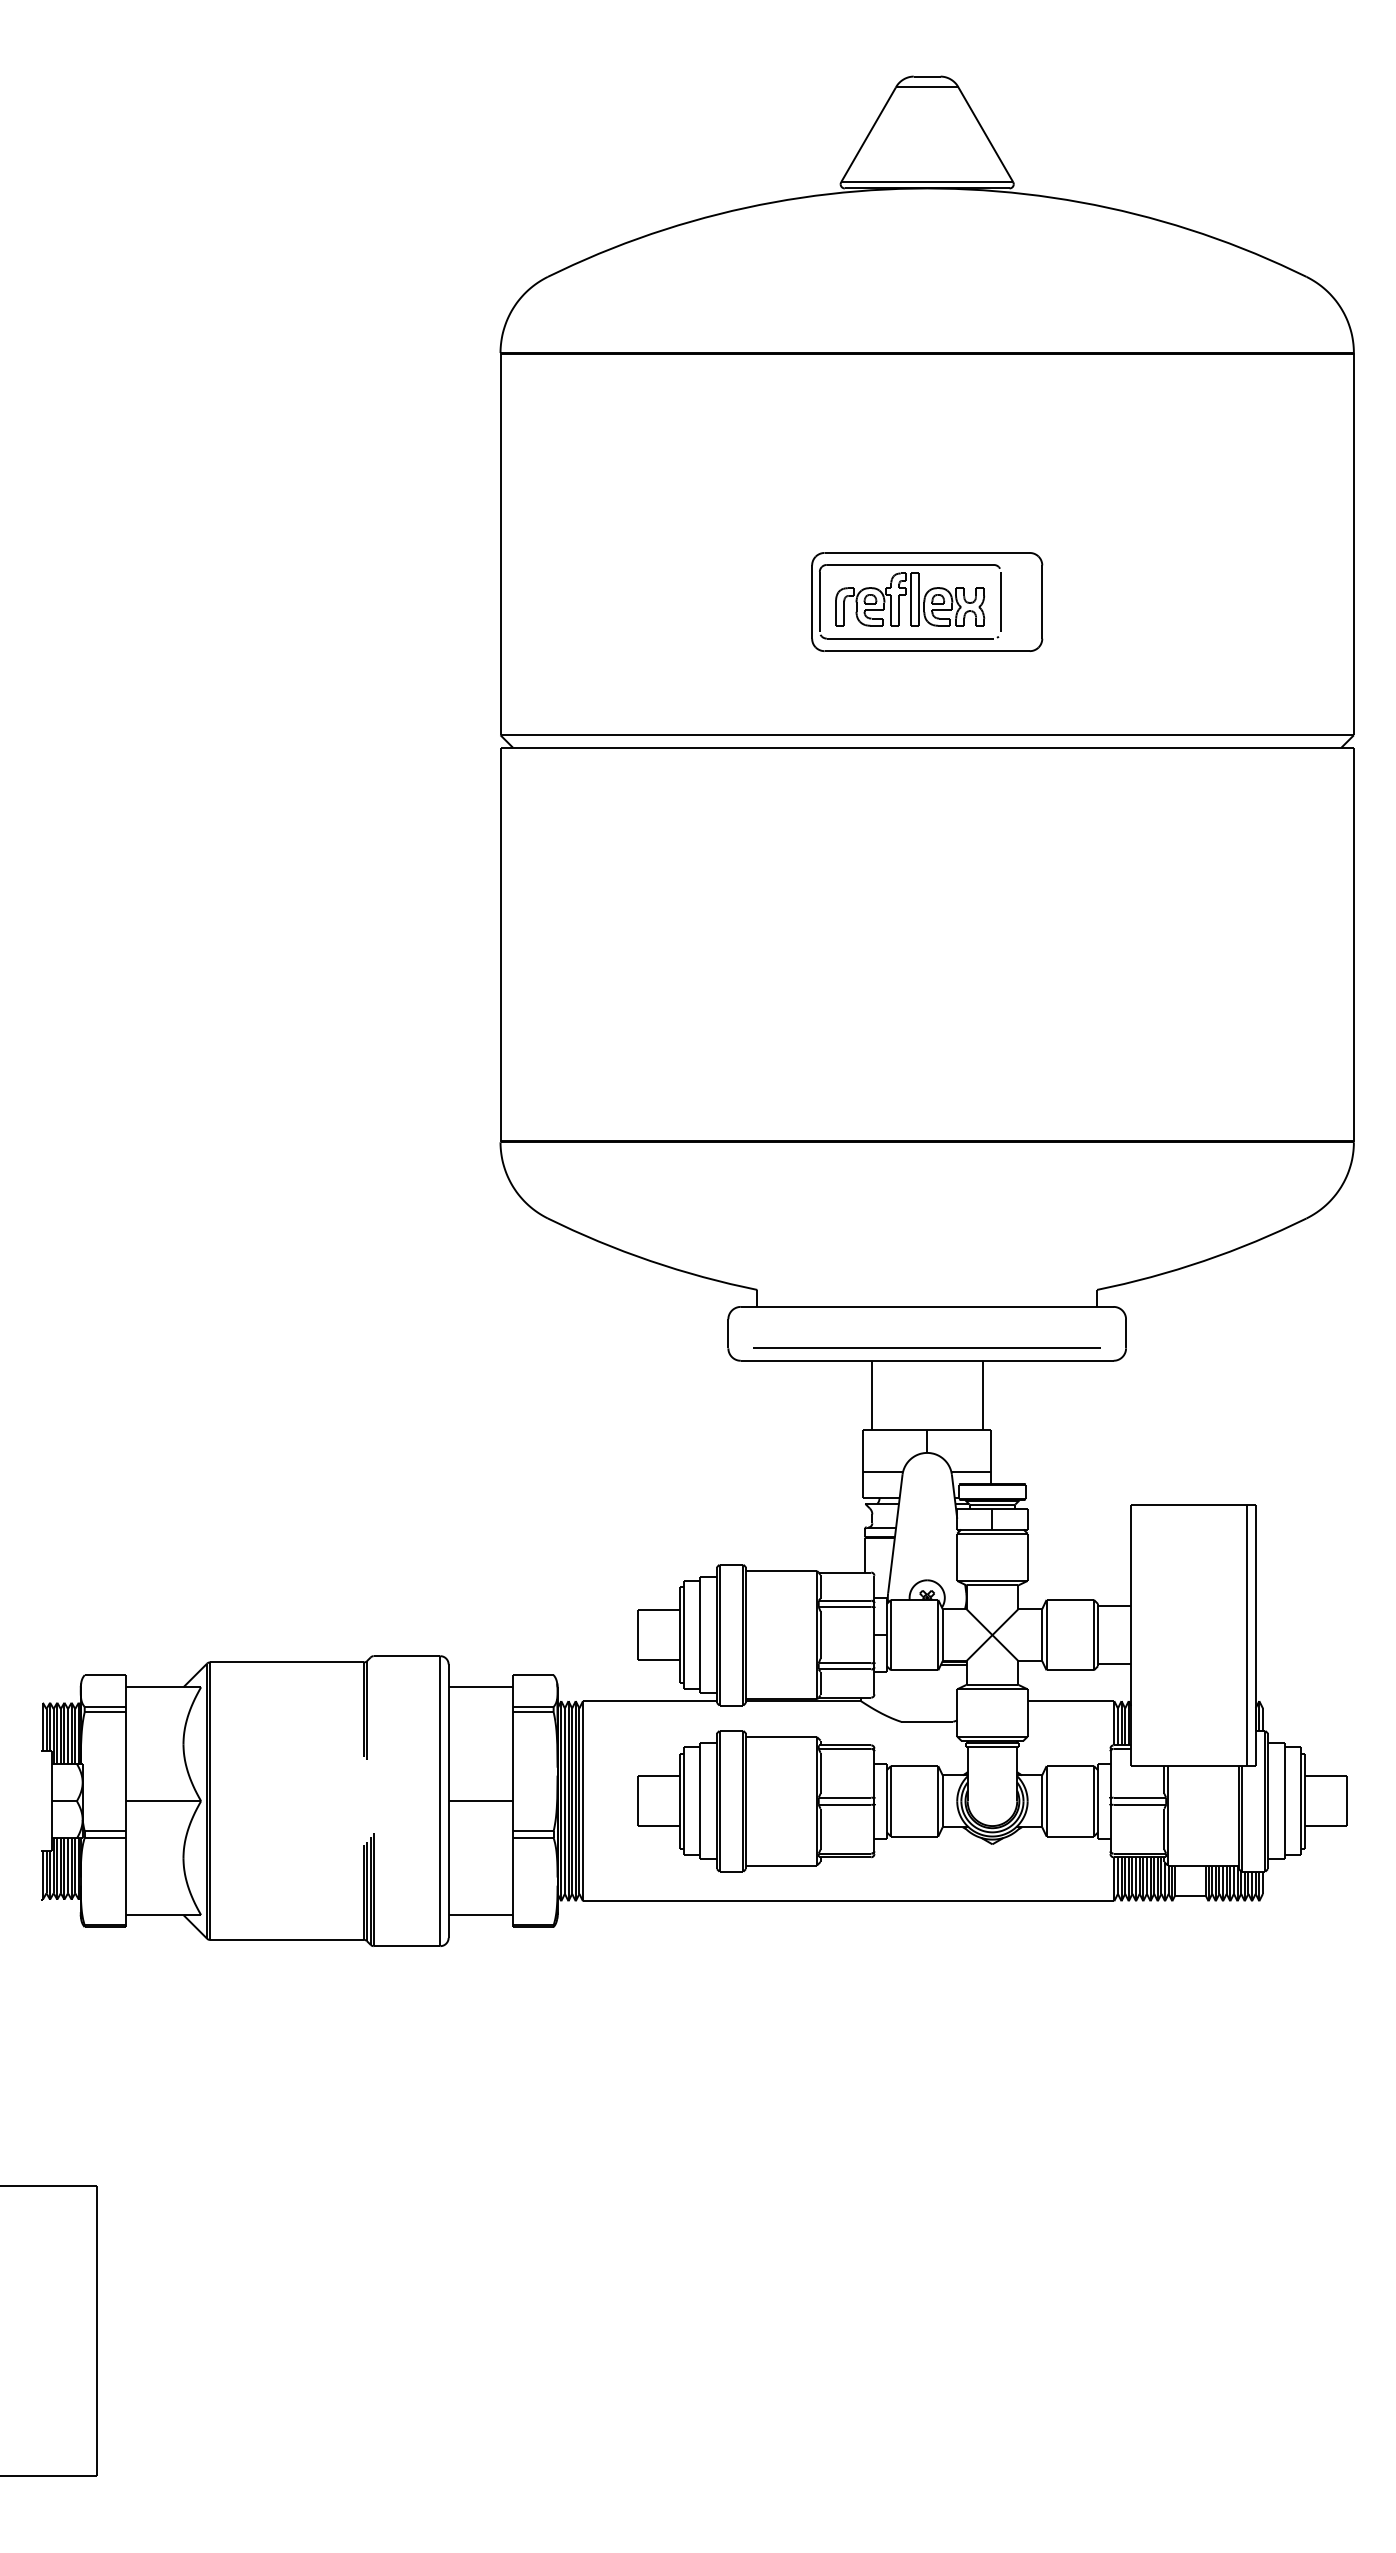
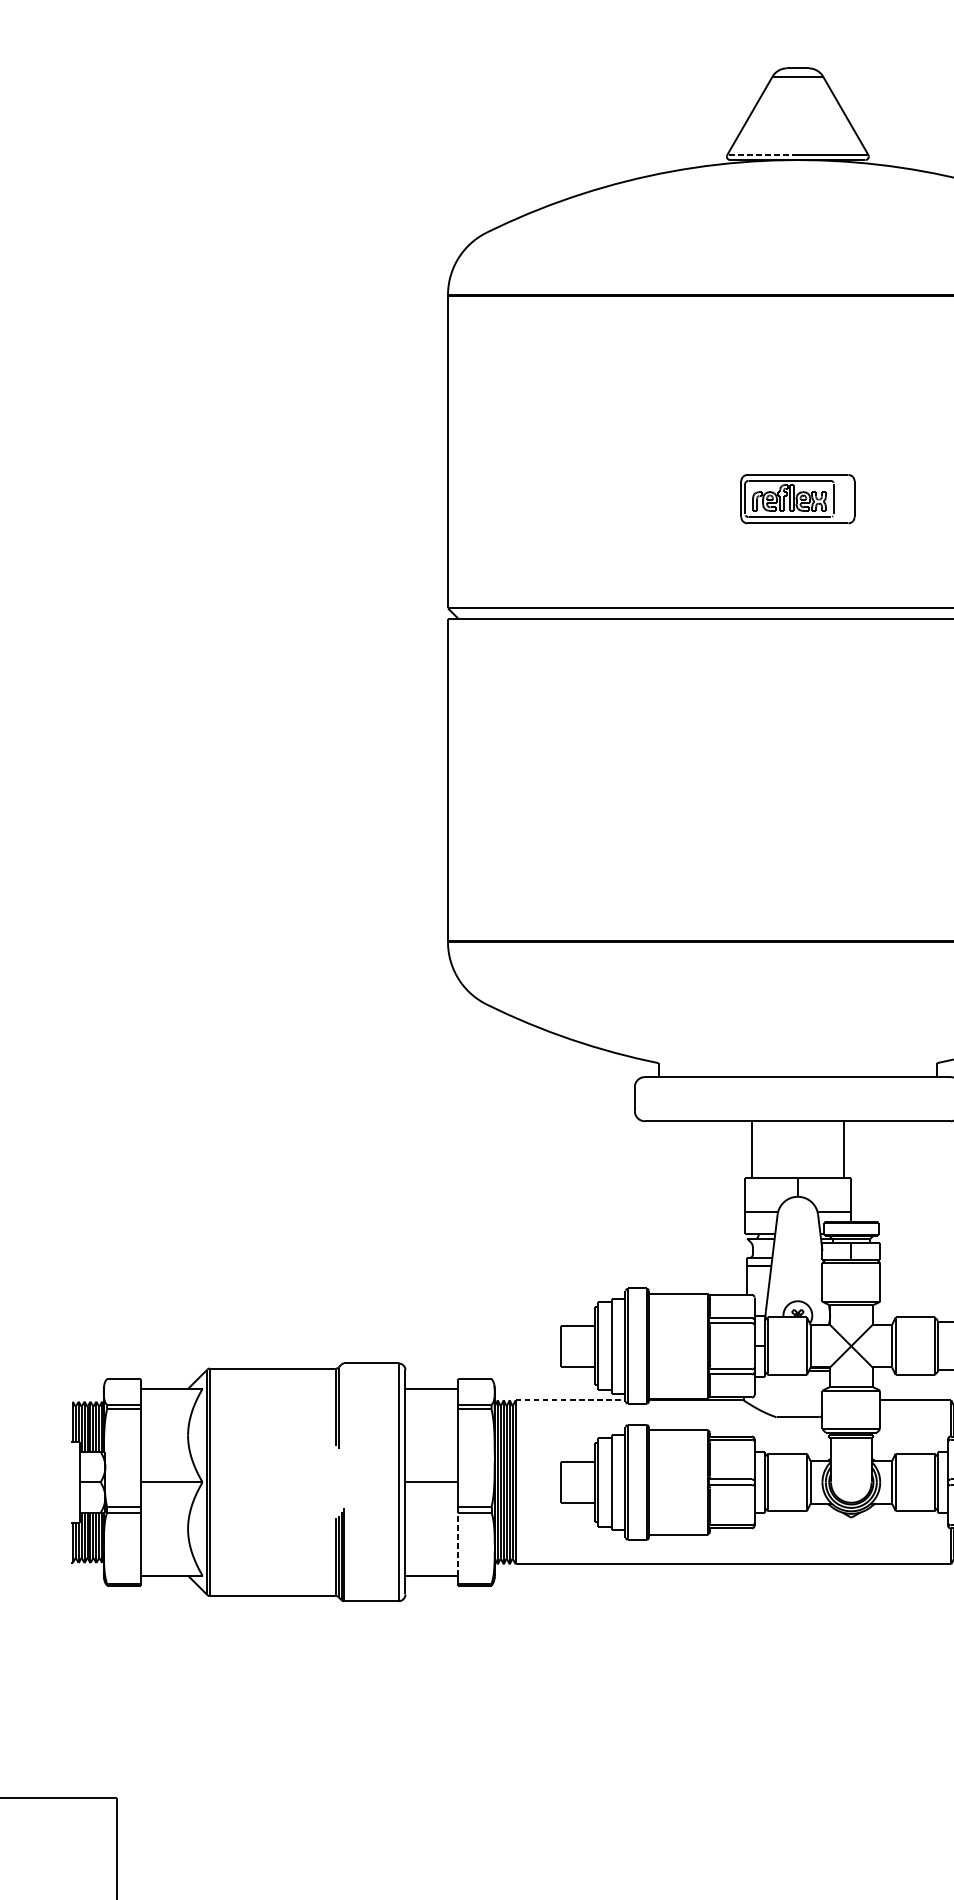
line: (884, 182) -> (762, 155), solid -> dashed
part: (927, 601) -> (798, 498), size x0.6
line: (926, 1347) -> (797, 1110), removed
line: (650, 1701) -> (570, 1400), solid -> dashed
line: (512, 1876) -> (457, 1544), solid -> dashed

